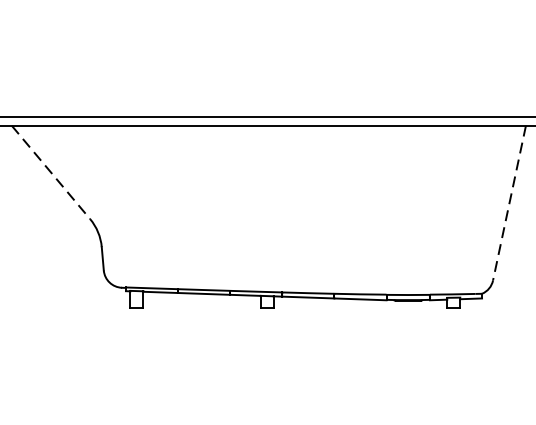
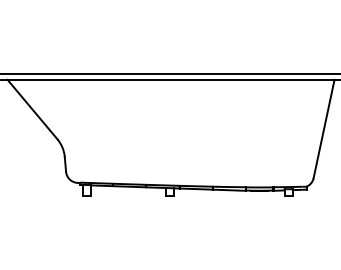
line: (50, 172) -> (32, 109), dashed -> solid
line: (508, 203) -> (323, 129), dashed -> solid

